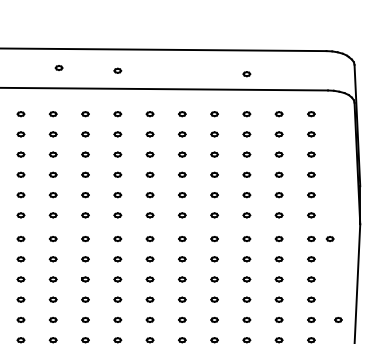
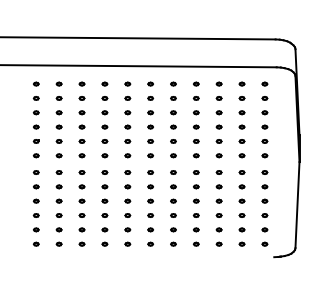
part: (58, 68) -> (85, 51), removed
part: (117, 70) -> (127, 53), removed
part: (245, 73) -> (218, 55), removed
part: (329, 238) -> (277, 172), removed
part: (337, 319) -> (283, 229), removed

